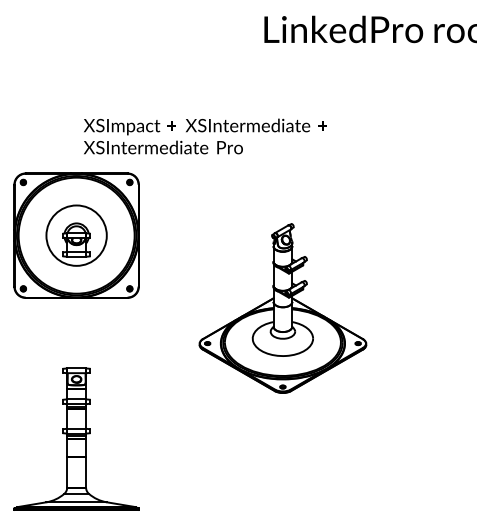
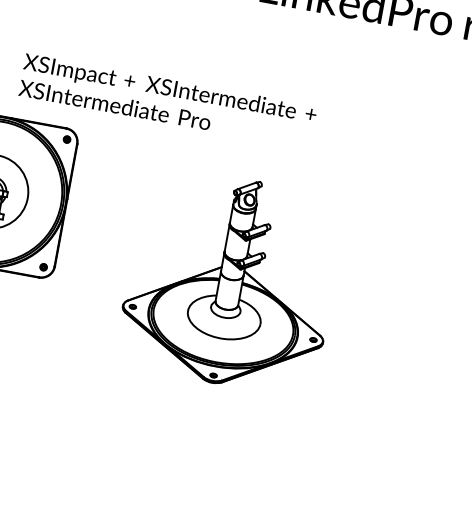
part: (282, 308) -> (230, 281), moved

